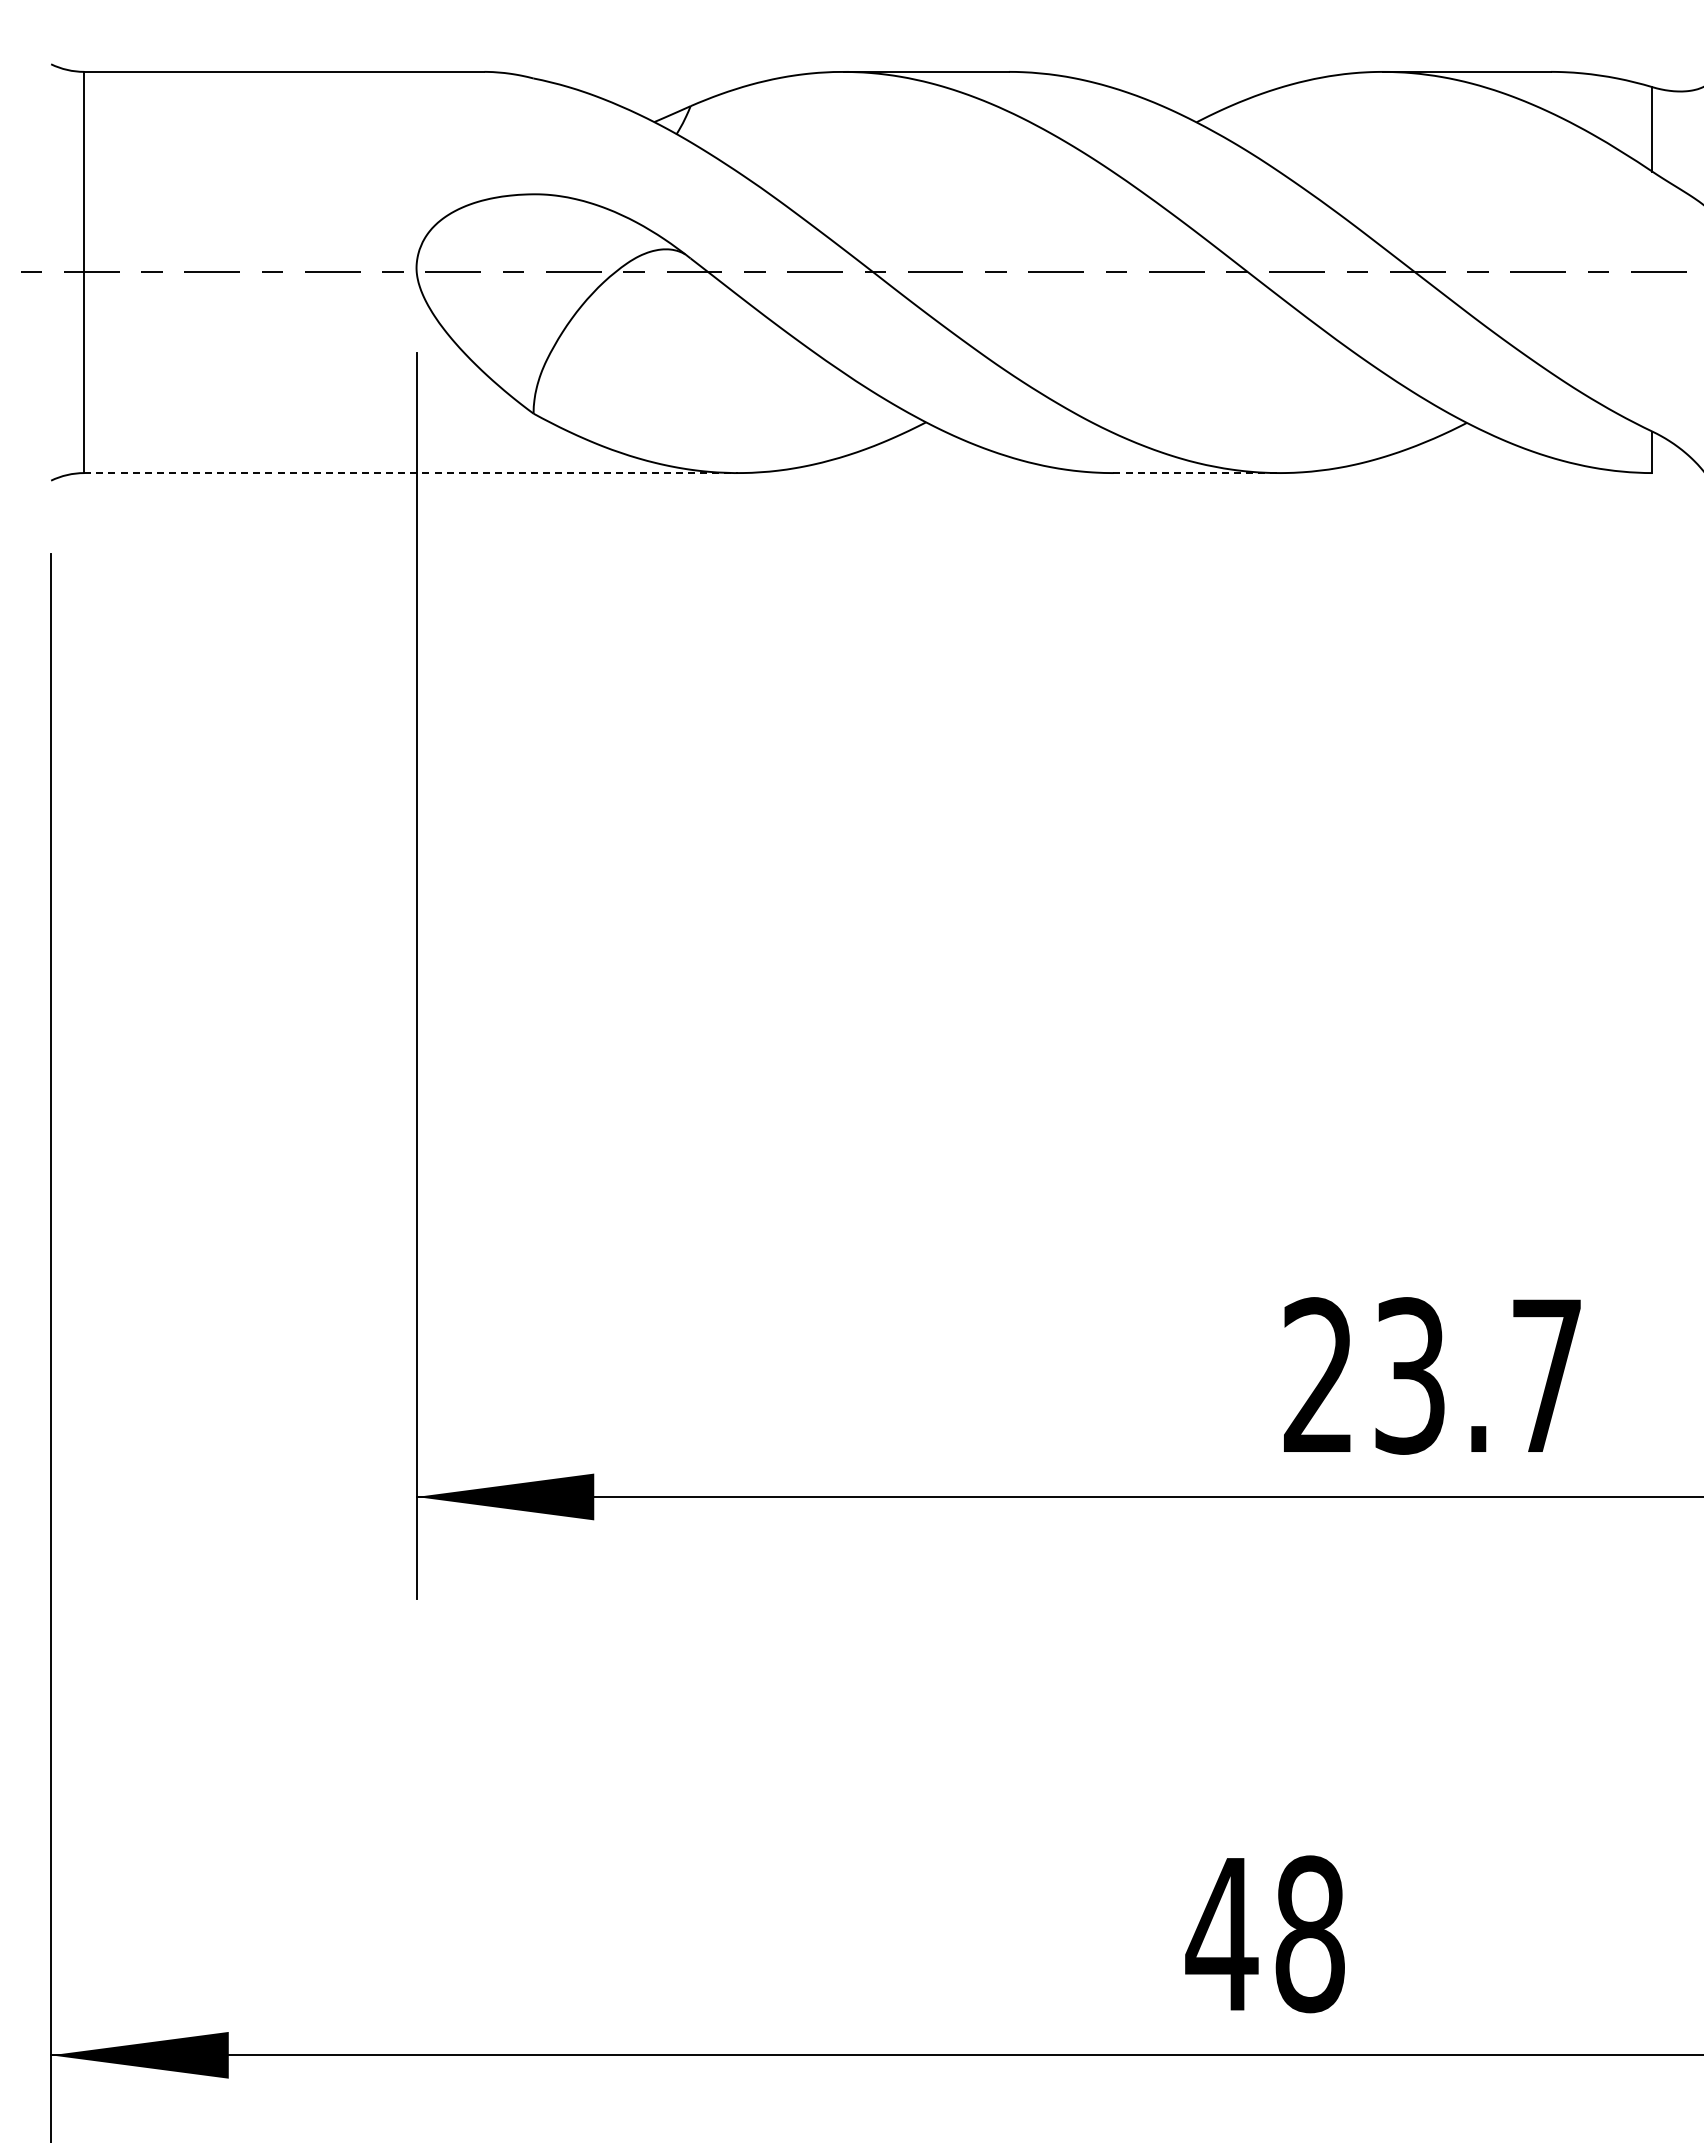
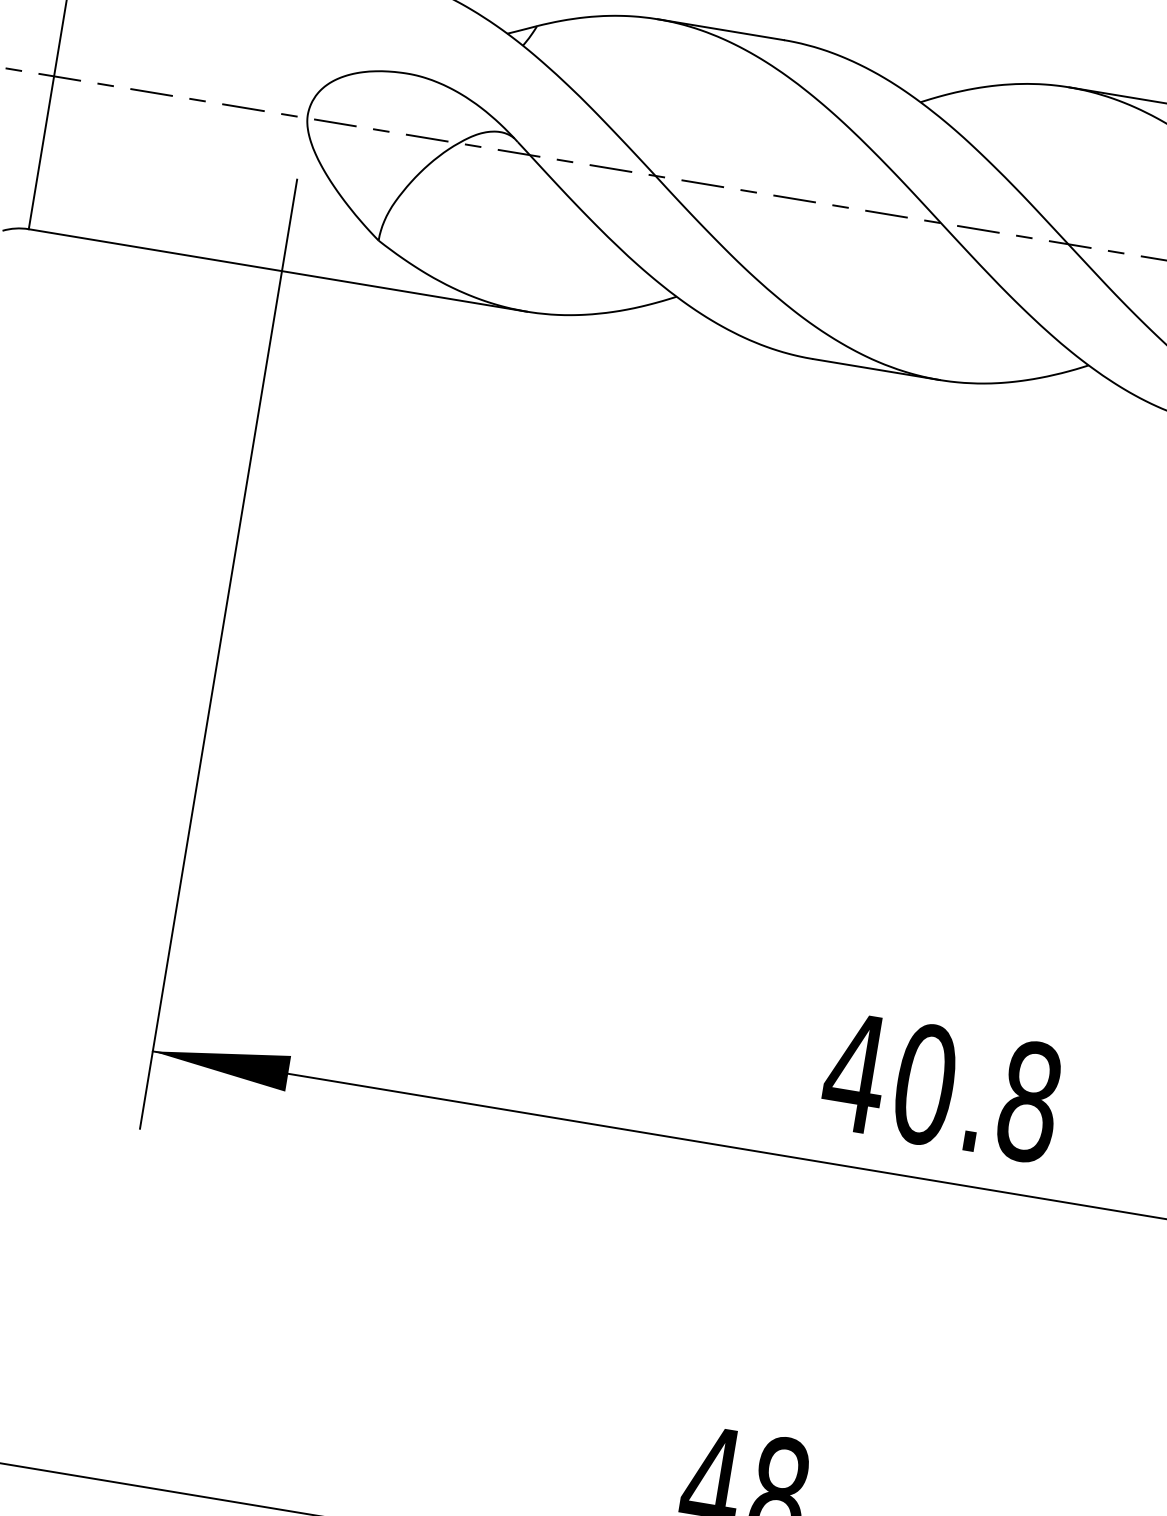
line: (411, 473) -> (278, 270), dashed -> solid
line: (1197, 473) -> (877, 369), dashed -> solid
text: (1431, 1375) -> (941, 1086), 23.7 -> 40.8

